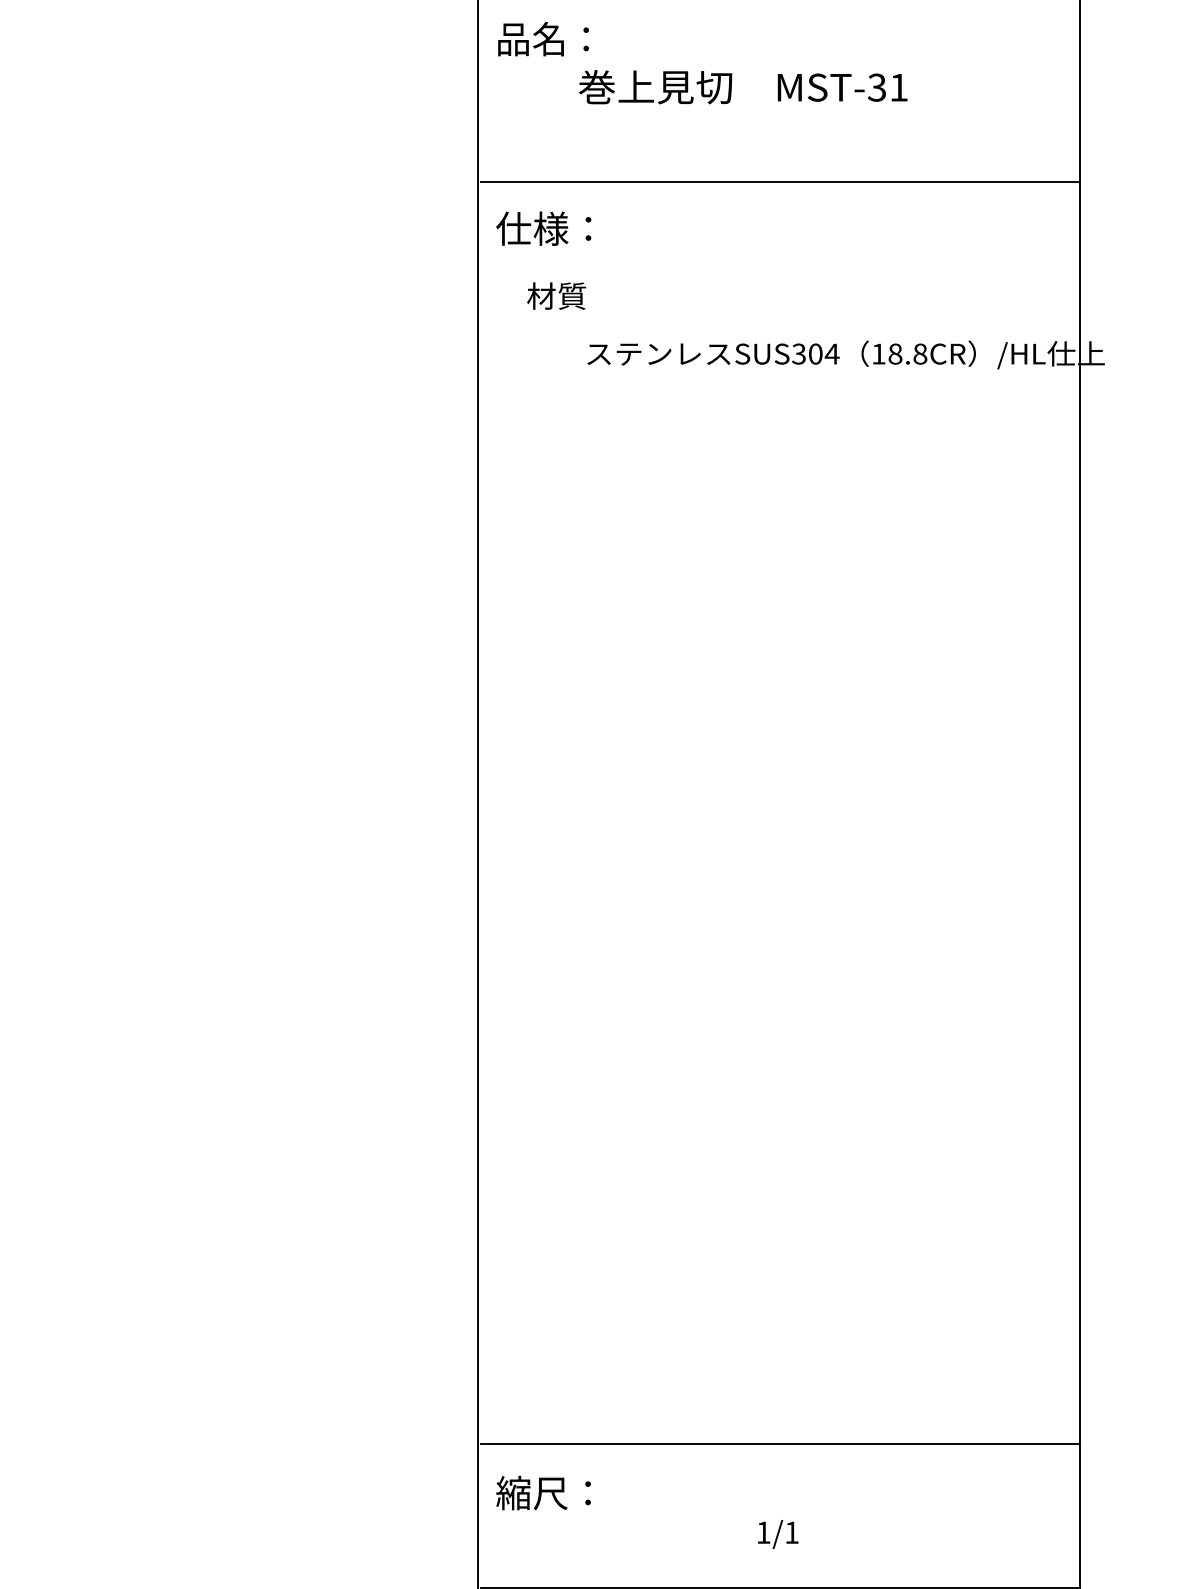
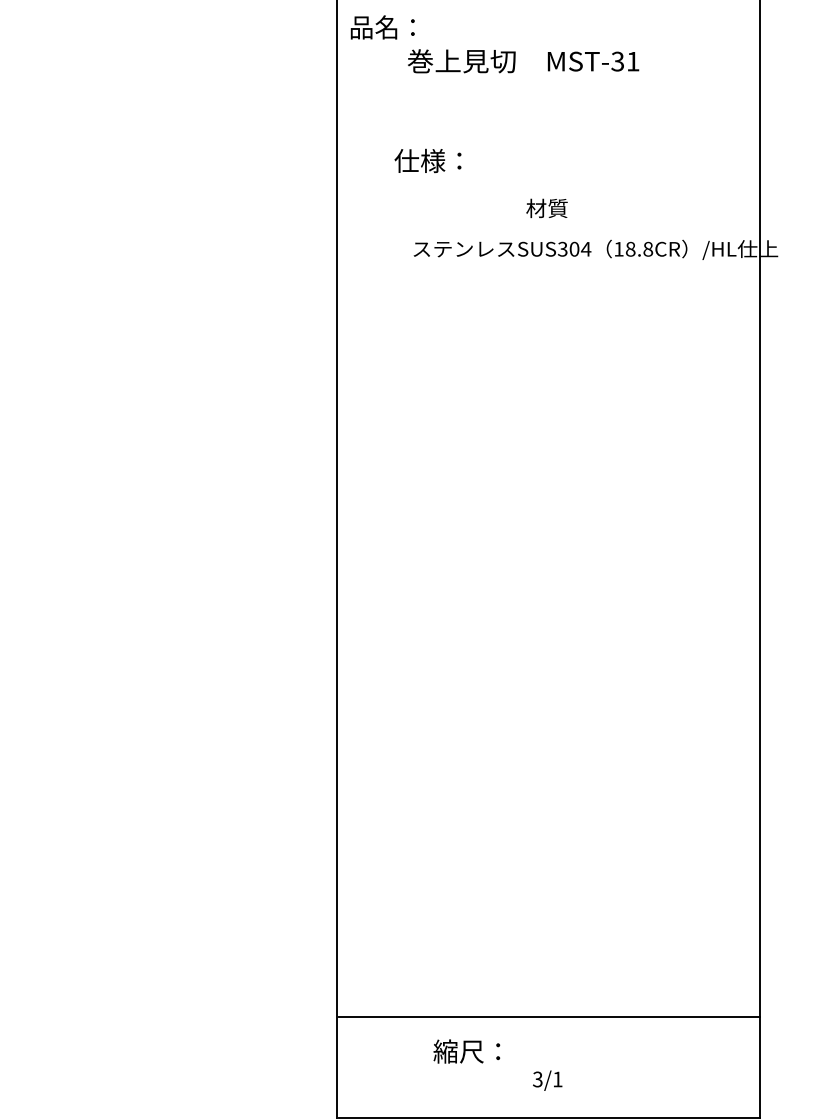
line: (780, 182) -> (549, 128), removed
text: (543, 228) -> (427, 160), moved
text: (555, 296) -> (546, 208), moved
text: (543, 1492) -> (466, 1051), moved
text: (763, 1532) -> (537, 1079), 1/1 -> 3/1

